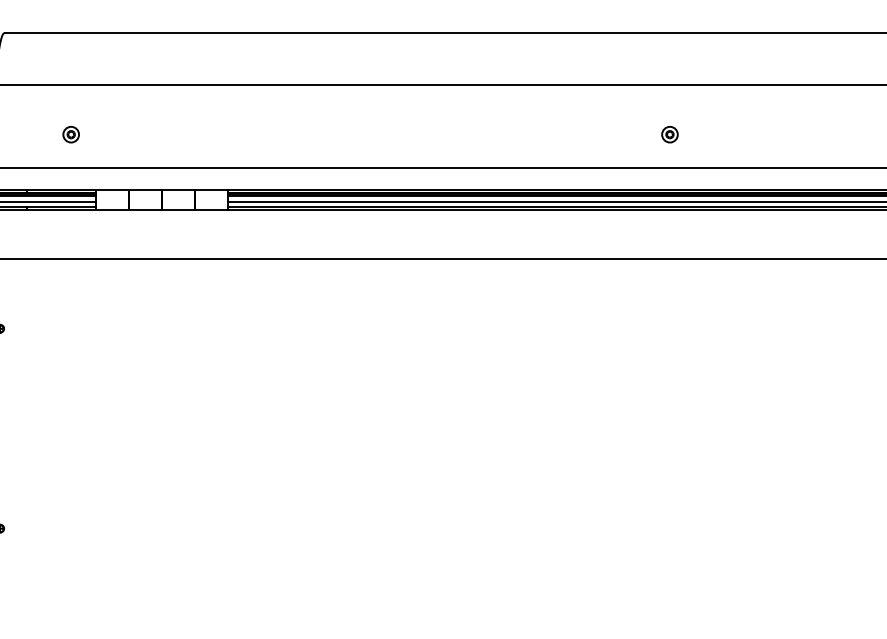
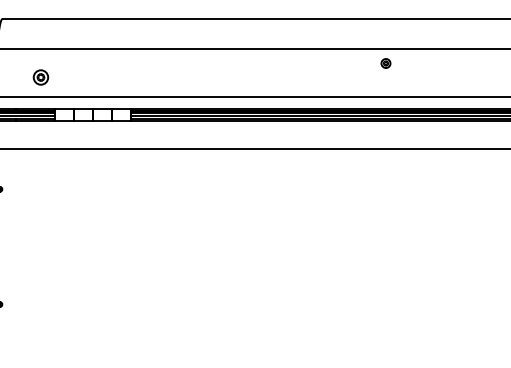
part: (70, 134) -> (40, 77), size x1.6
part: (669, 134) -> (385, 63), moved

